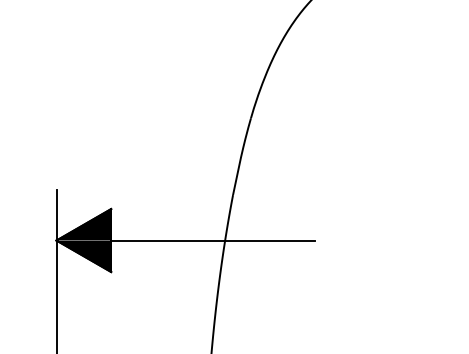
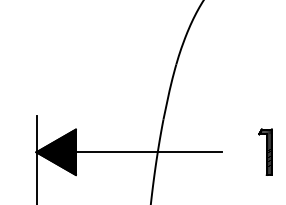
part: (374, 240) -> (265, 152), added

